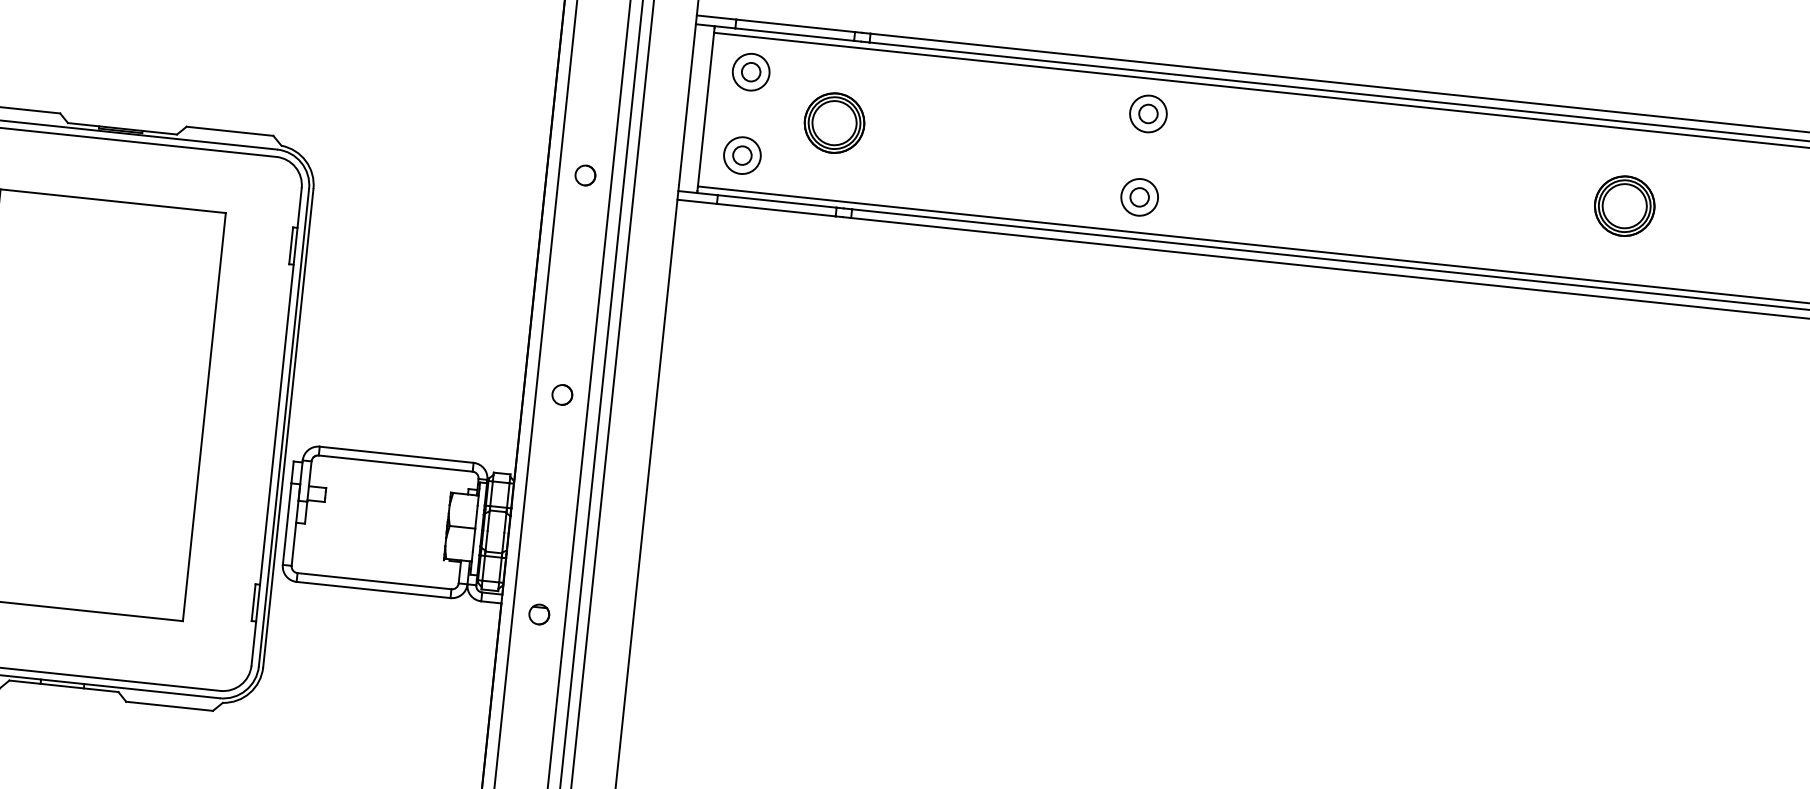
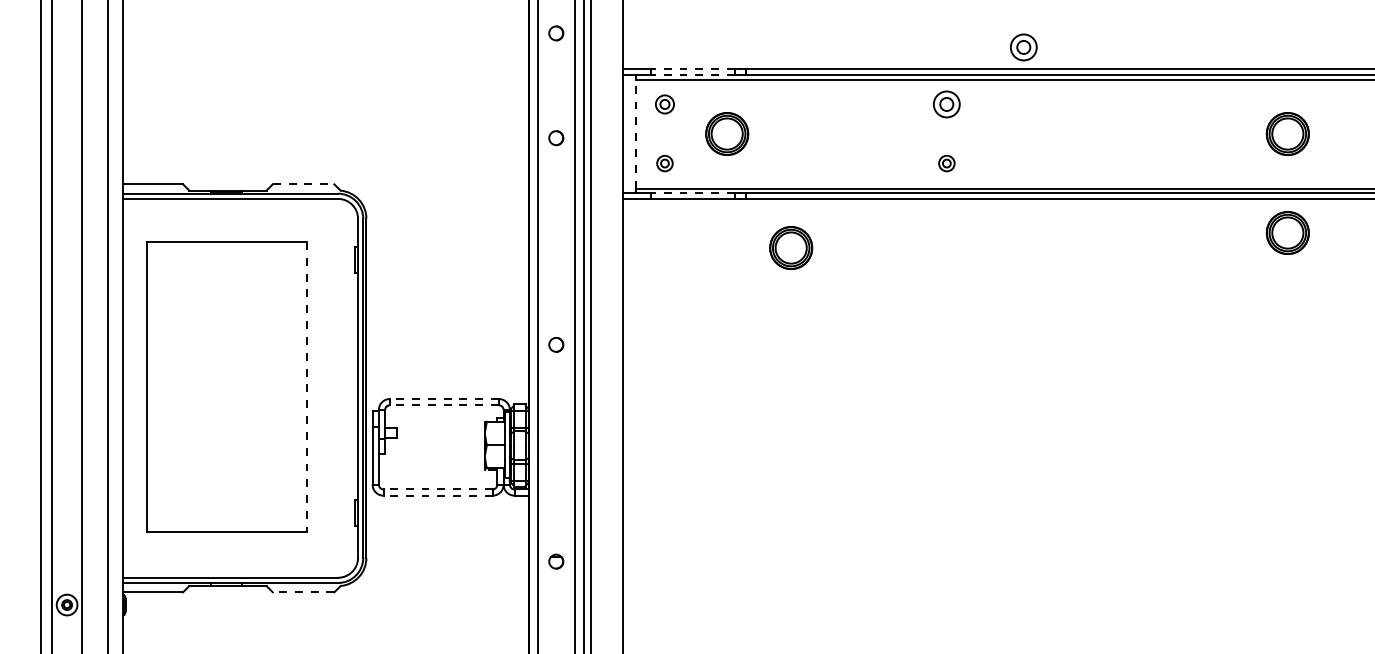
line: (795, 25) -> (692, 68), solid -> dashed
line: (794, 34) -> (692, 74), solid -> dashed
part: (1264, 45) -> (1023, 47), added
part: (750, 72) -> (664, 104), size x0.7
line: (705, 110) -> (635, 134), solid -> dashed
line: (229, 131) -> (303, 184), solid -> dashed
part: (741, 155) -> (664, 163), size x0.6
circle: (585, 176) -> (556, 138), moved
part: (1139, 197) -> (946, 163), size x0.6
line: (776, 201) -> (692, 193), solid -> dashed
part: (908, 292) -> (791, 247), added
part: (1609, 344) -> (1287, 232), added
line: (204, 416) -> (306, 386), solid -> dashed
line: (396, 455) -> (444, 399), solid -> dashed
line: (395, 463) -> (444, 405), solid -> dashed
line: (374, 581) -> (438, 489), solid -> dashed
line: (374, 589) -> (438, 495), solid -> dashed
part: (539, 614) -> (556, 561), moved
line: (169, 706) -> (303, 592), solid -> dashed

